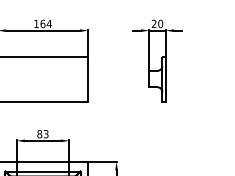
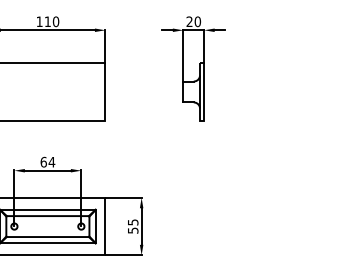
text: (45, 23) -> (51, 21), 164 -> 110
text: (42, 133) -> (47, 161), 83 -> 64

